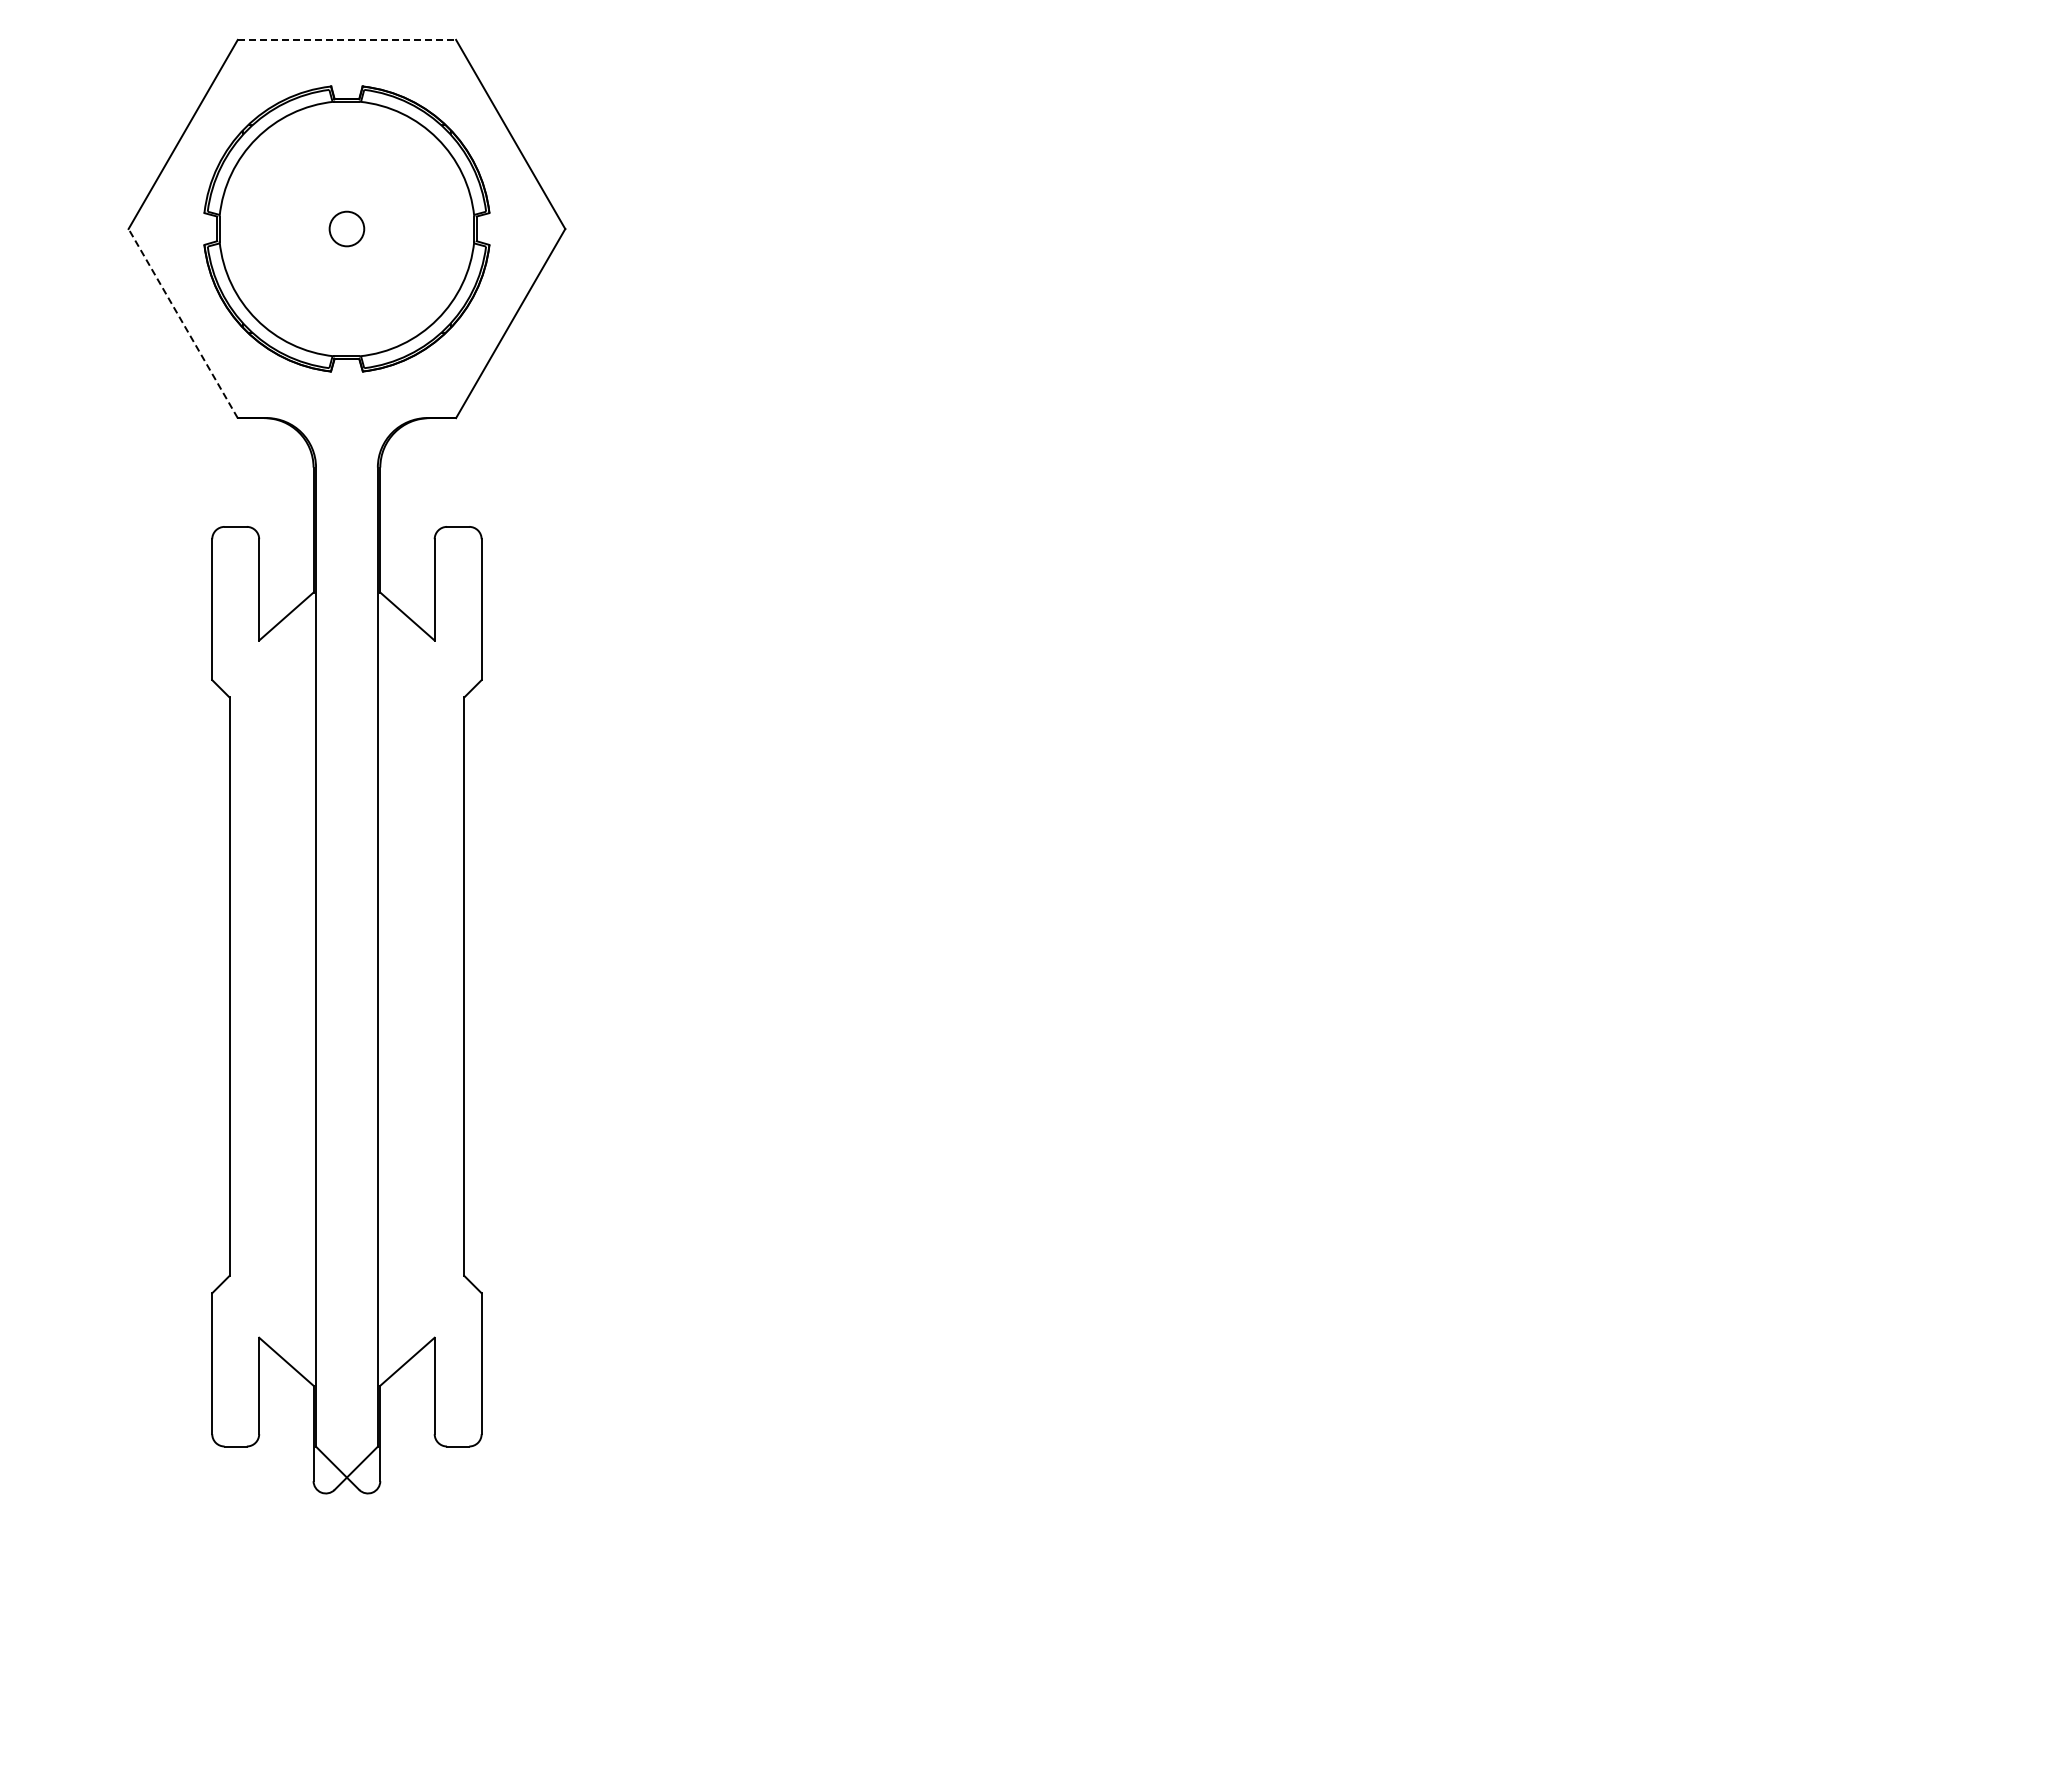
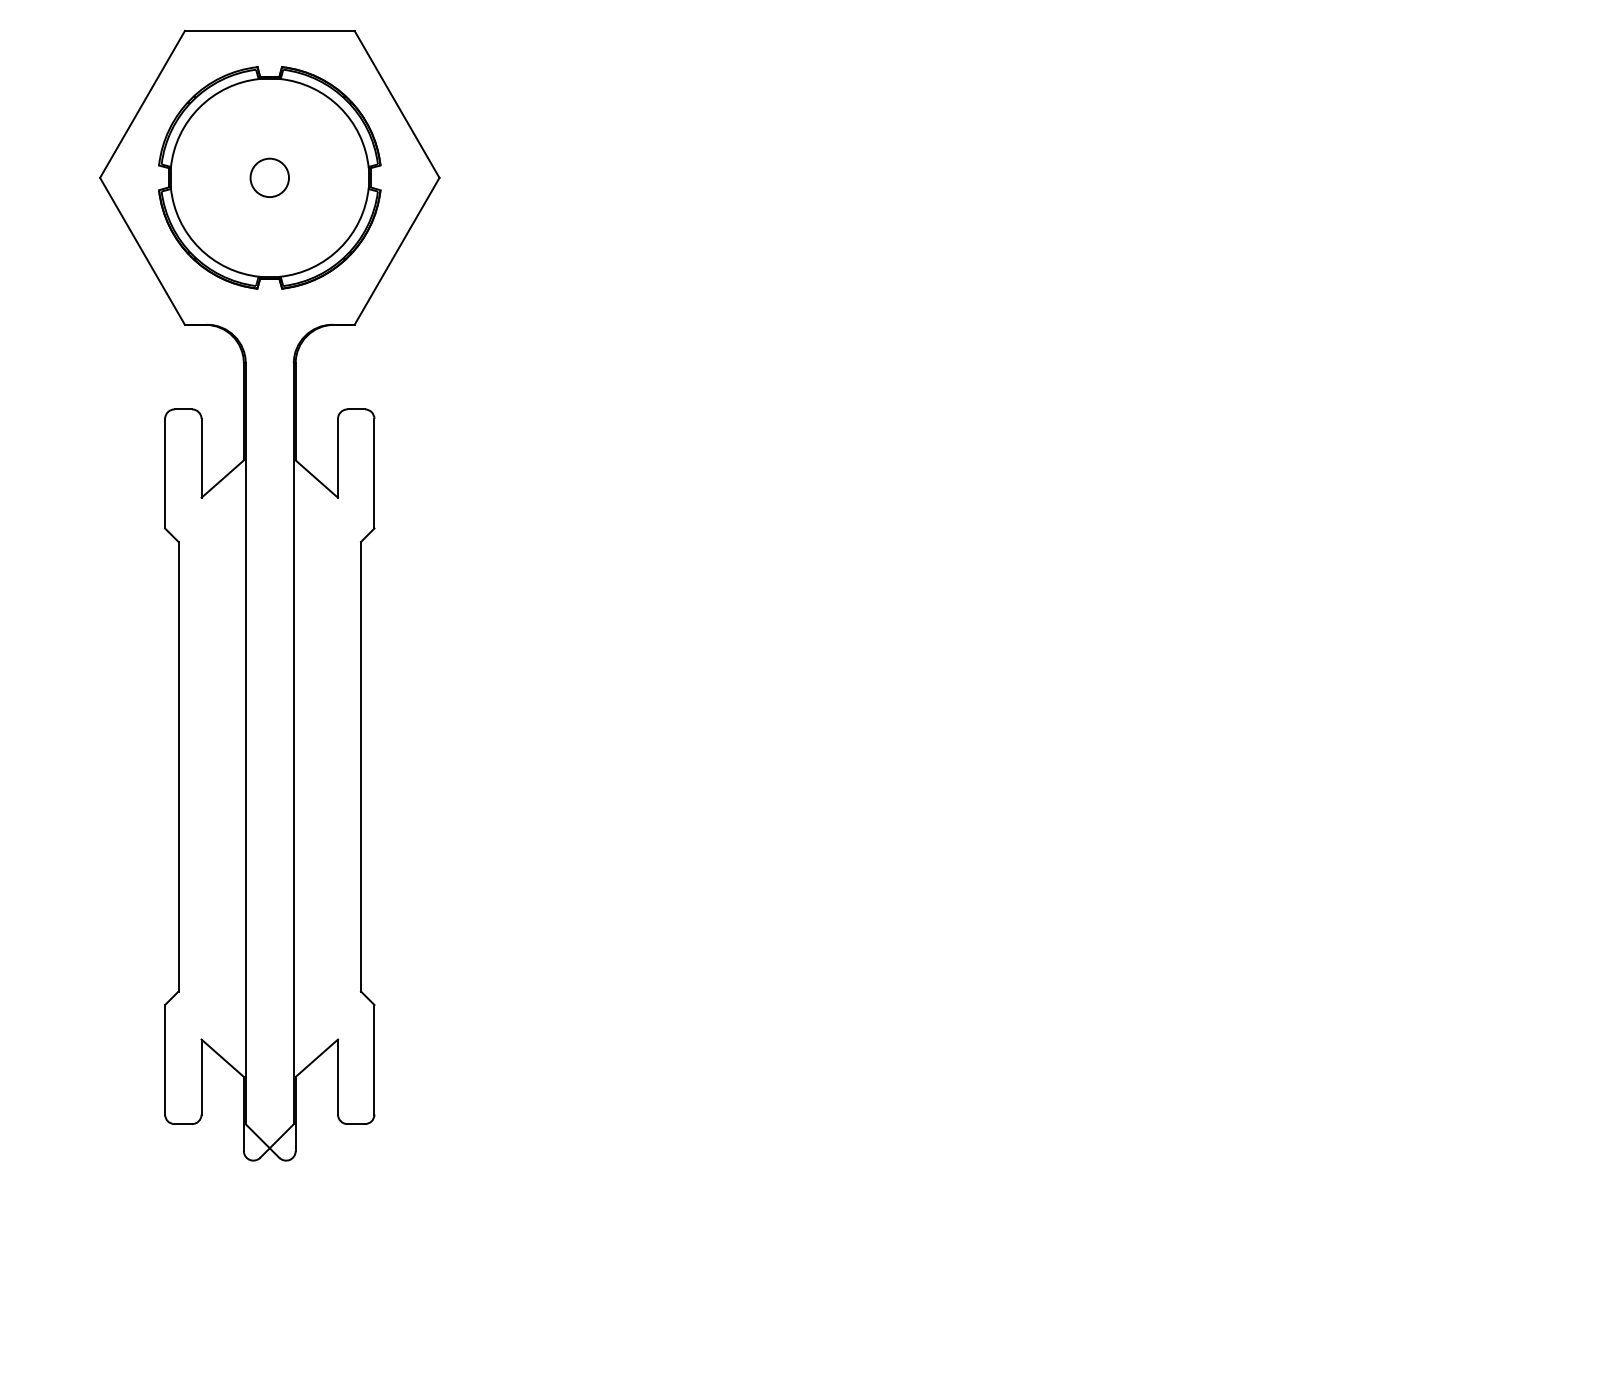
line: (347, 39) -> (270, 30), dashed -> solid
circle: (346, 228) -> (269, 177), size x1.43
line: (182, 323) -> (141, 251), dashed -> solid

